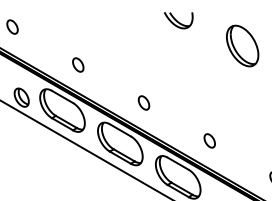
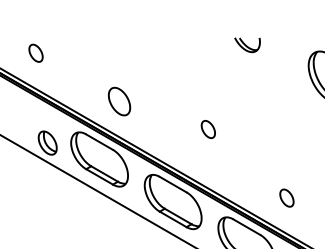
part: (178, 20) -> (247, 44), size x0.7
part: (78, 64) -> (119, 100), size x1.6
part: (143, 102) -> (207, 128), moved

